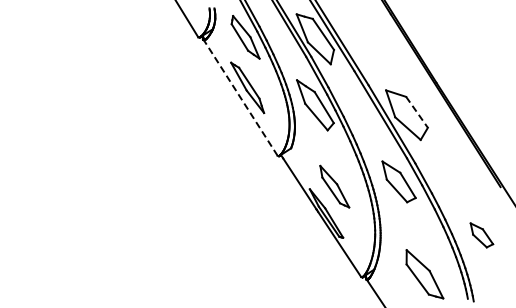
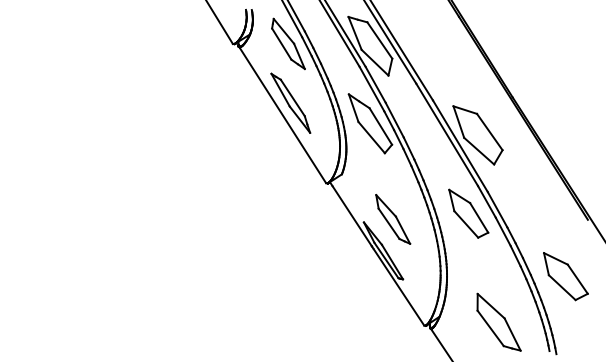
line: (240, 97) -> (282, 114), dashed -> solid
line: (417, 112) -> (490, 132), dashed -> solid
part: (481, 235) -> (565, 276), size x1.67

